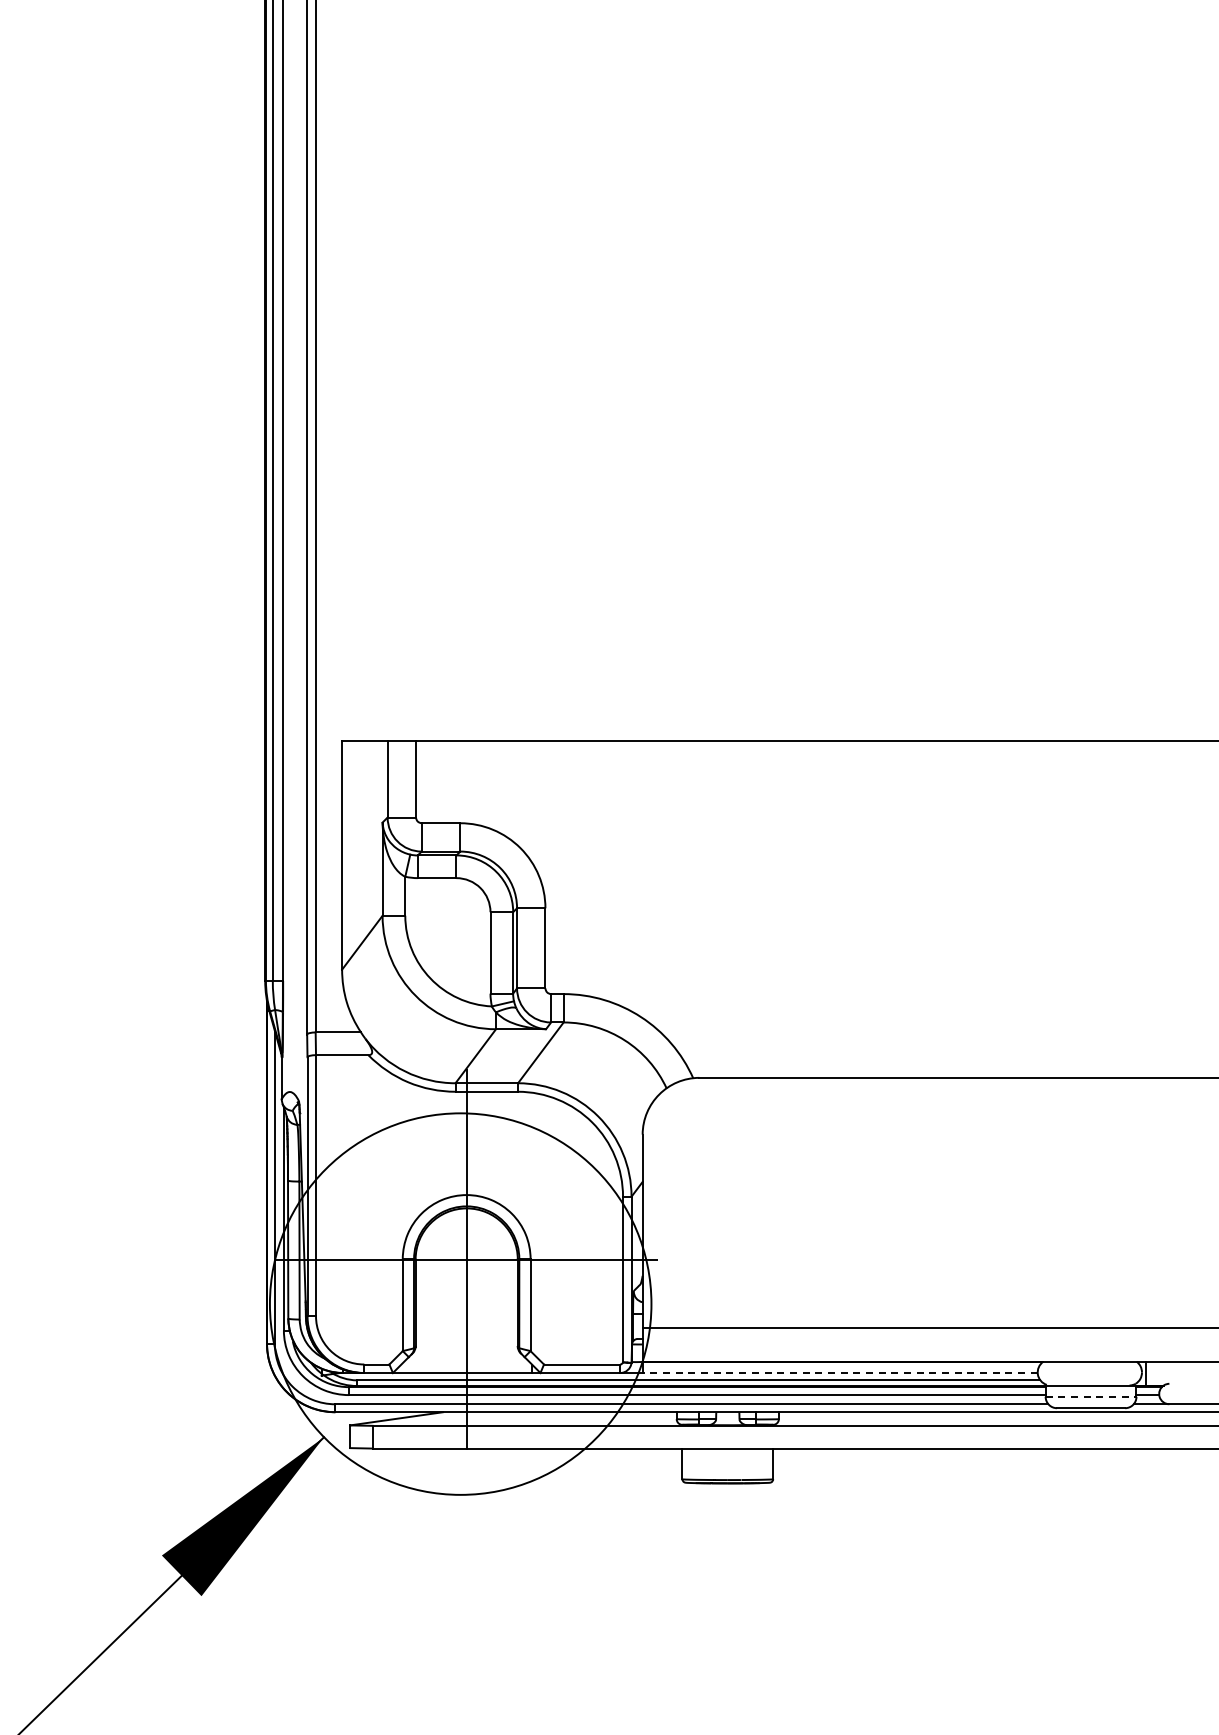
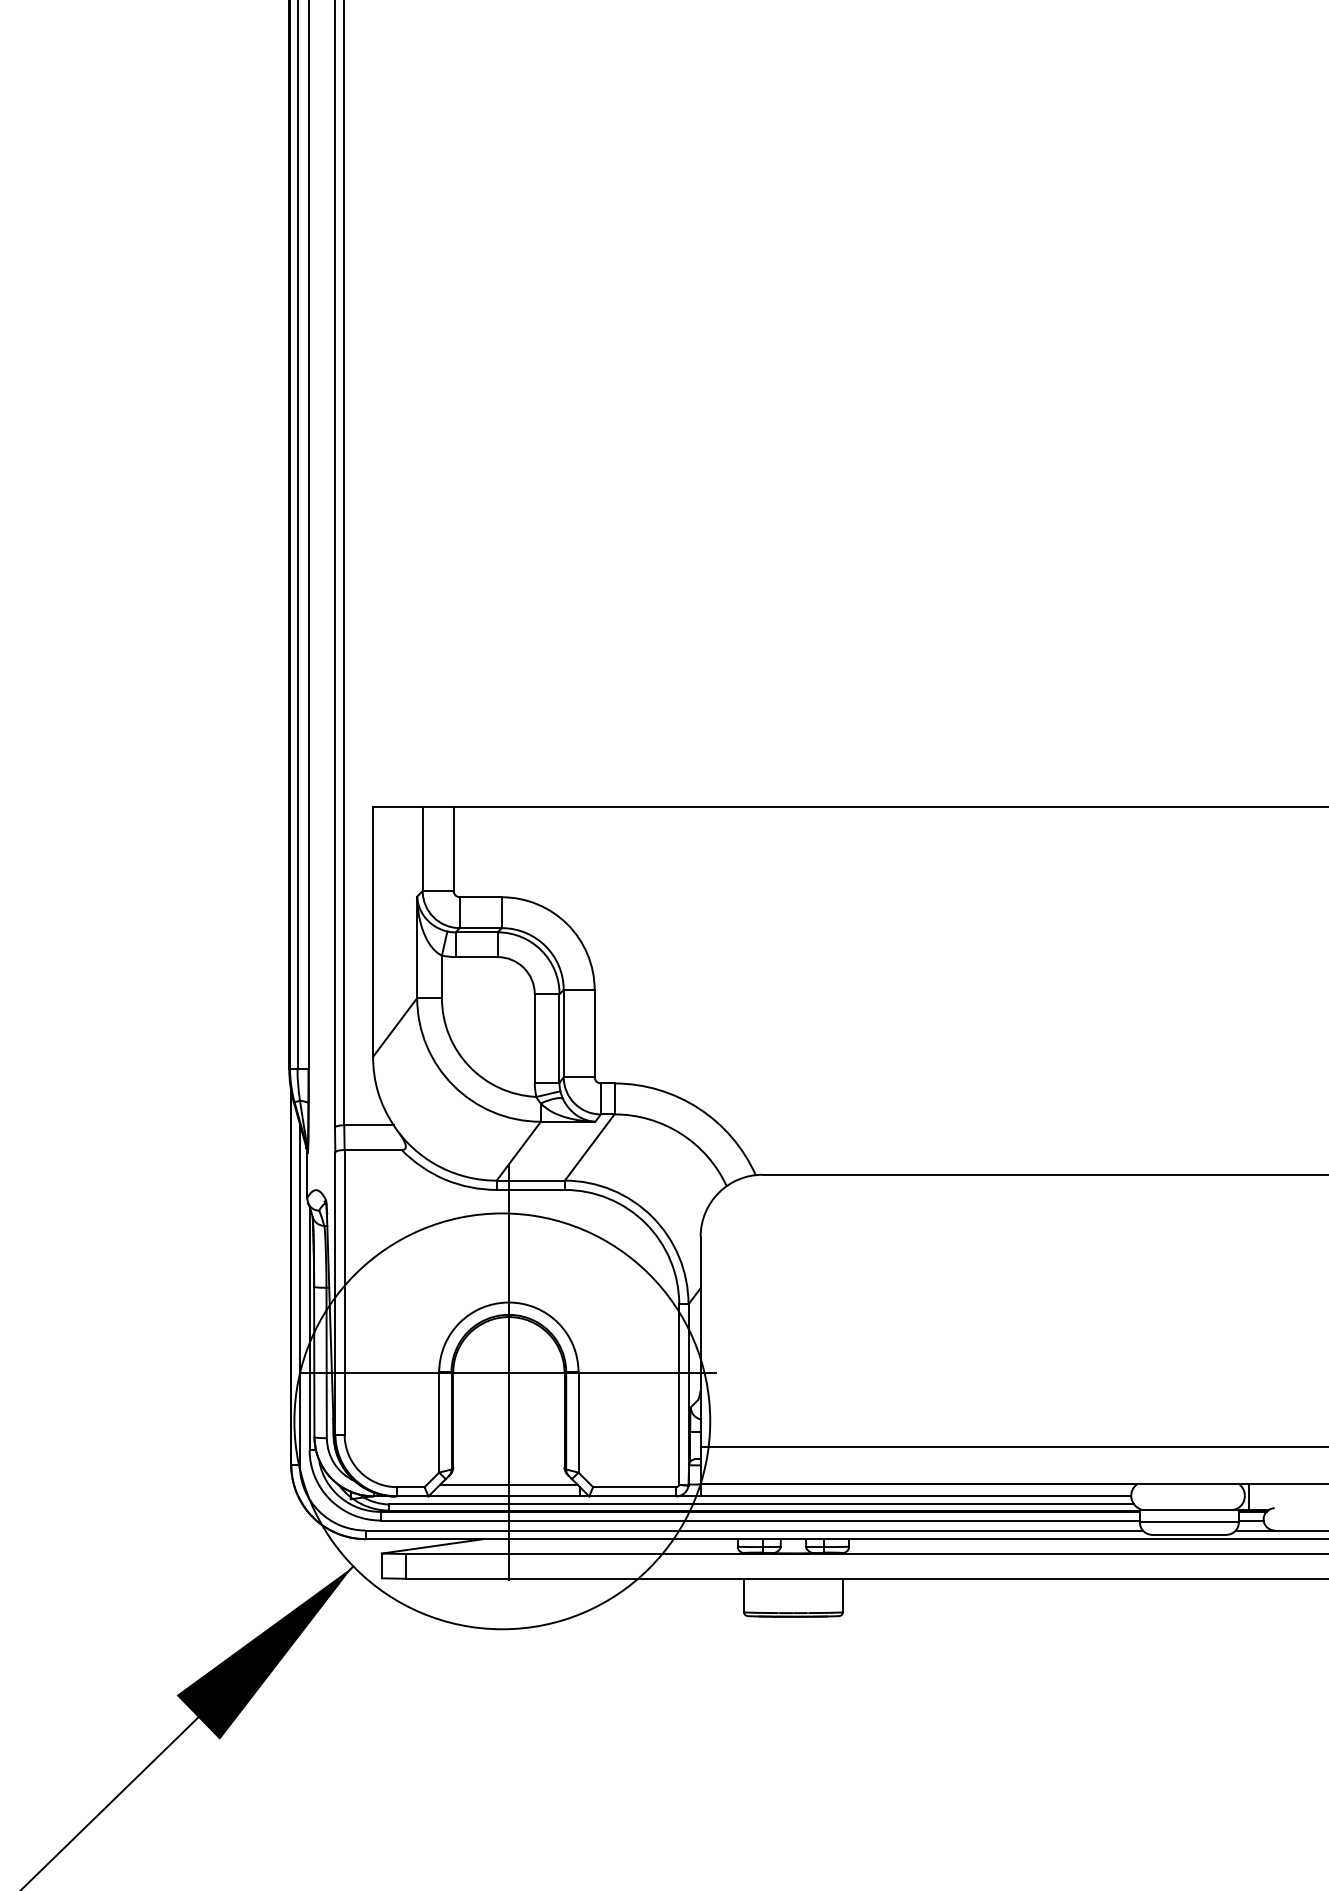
line: (466, 1362) -> (508, 1485), added
line: (839, 1373) -> (915, 1496), dashed -> solid
line: (1091, 1396) -> (1189, 1522), dashed -> solid

